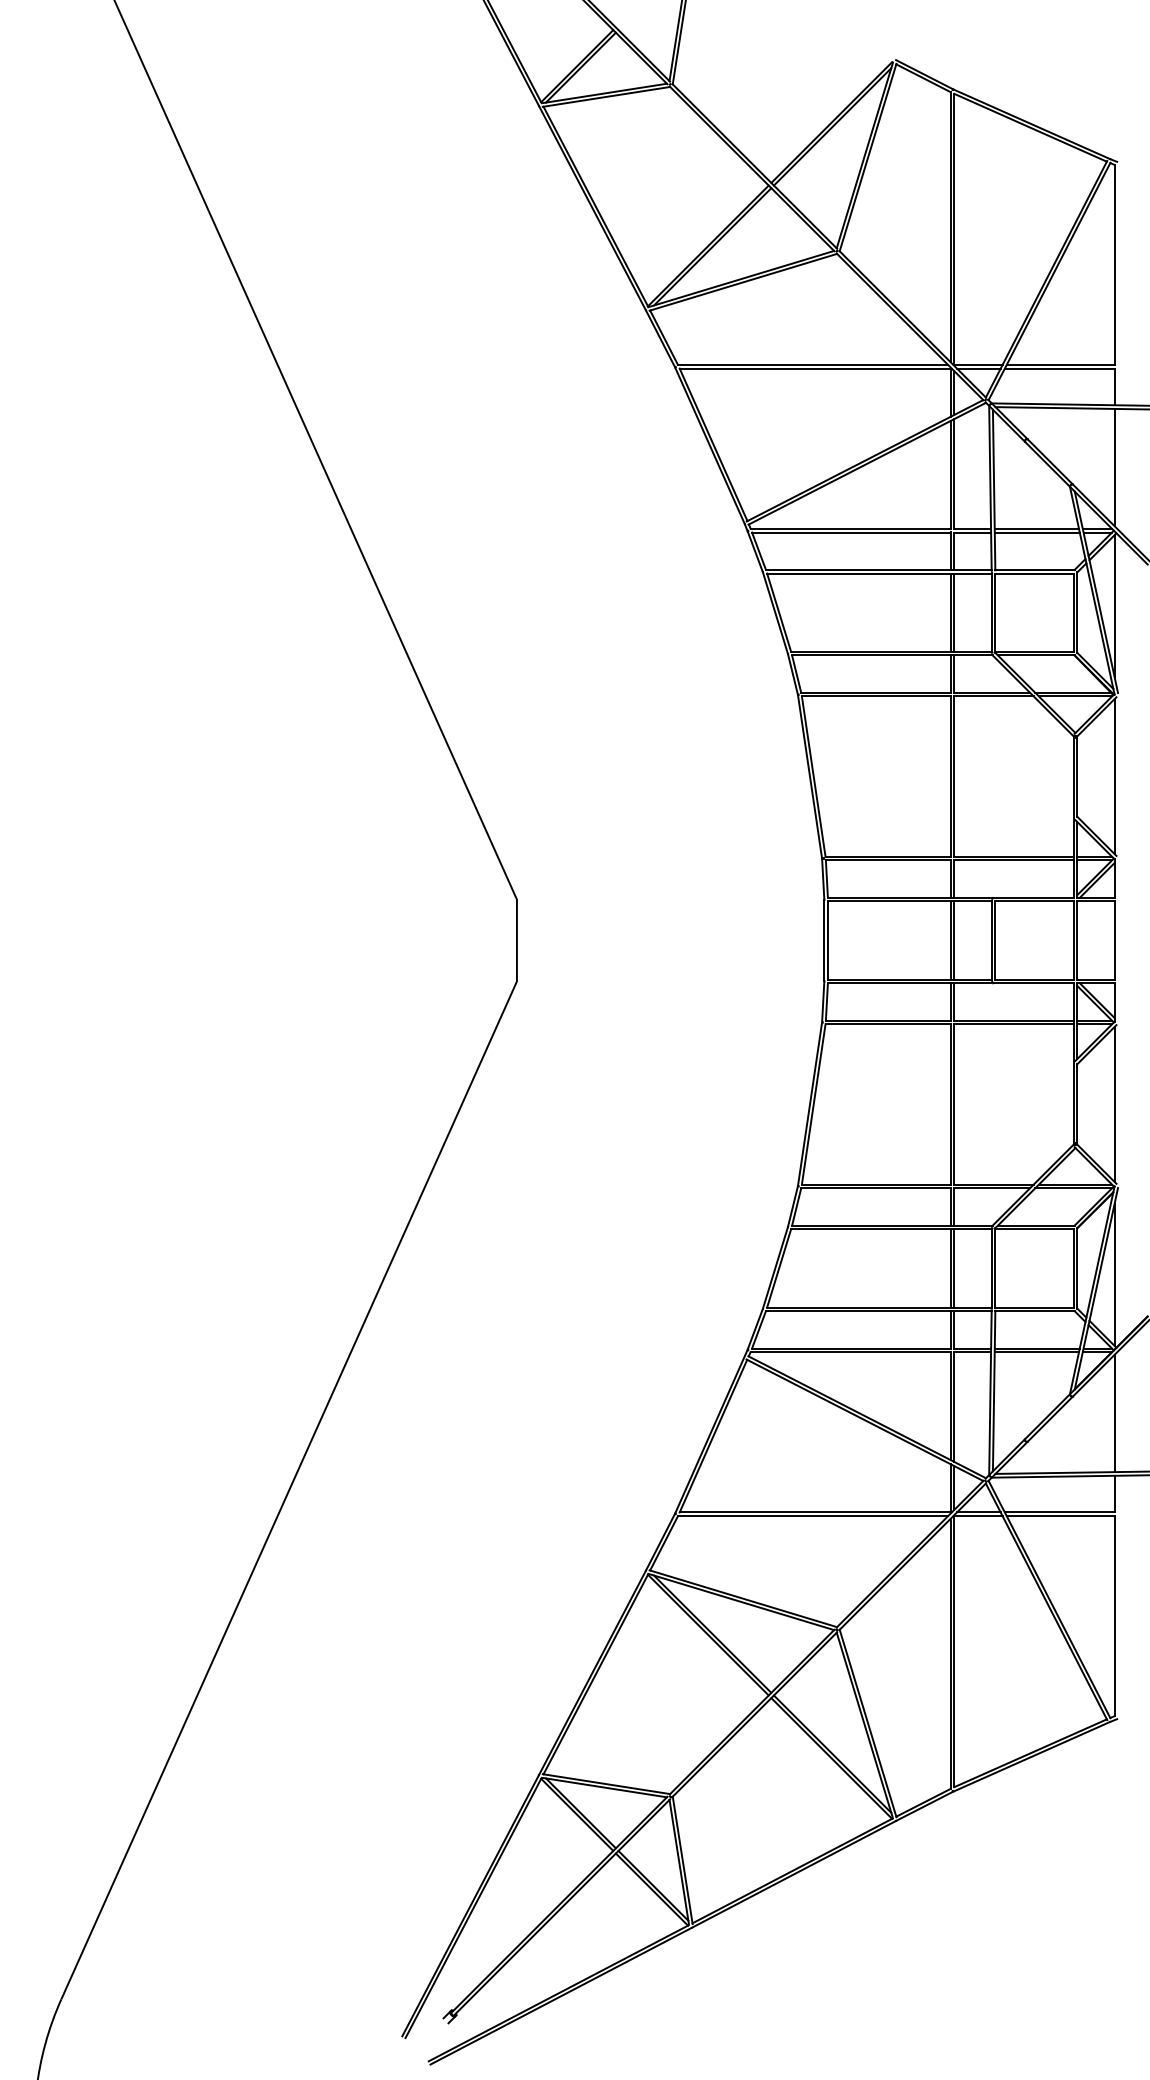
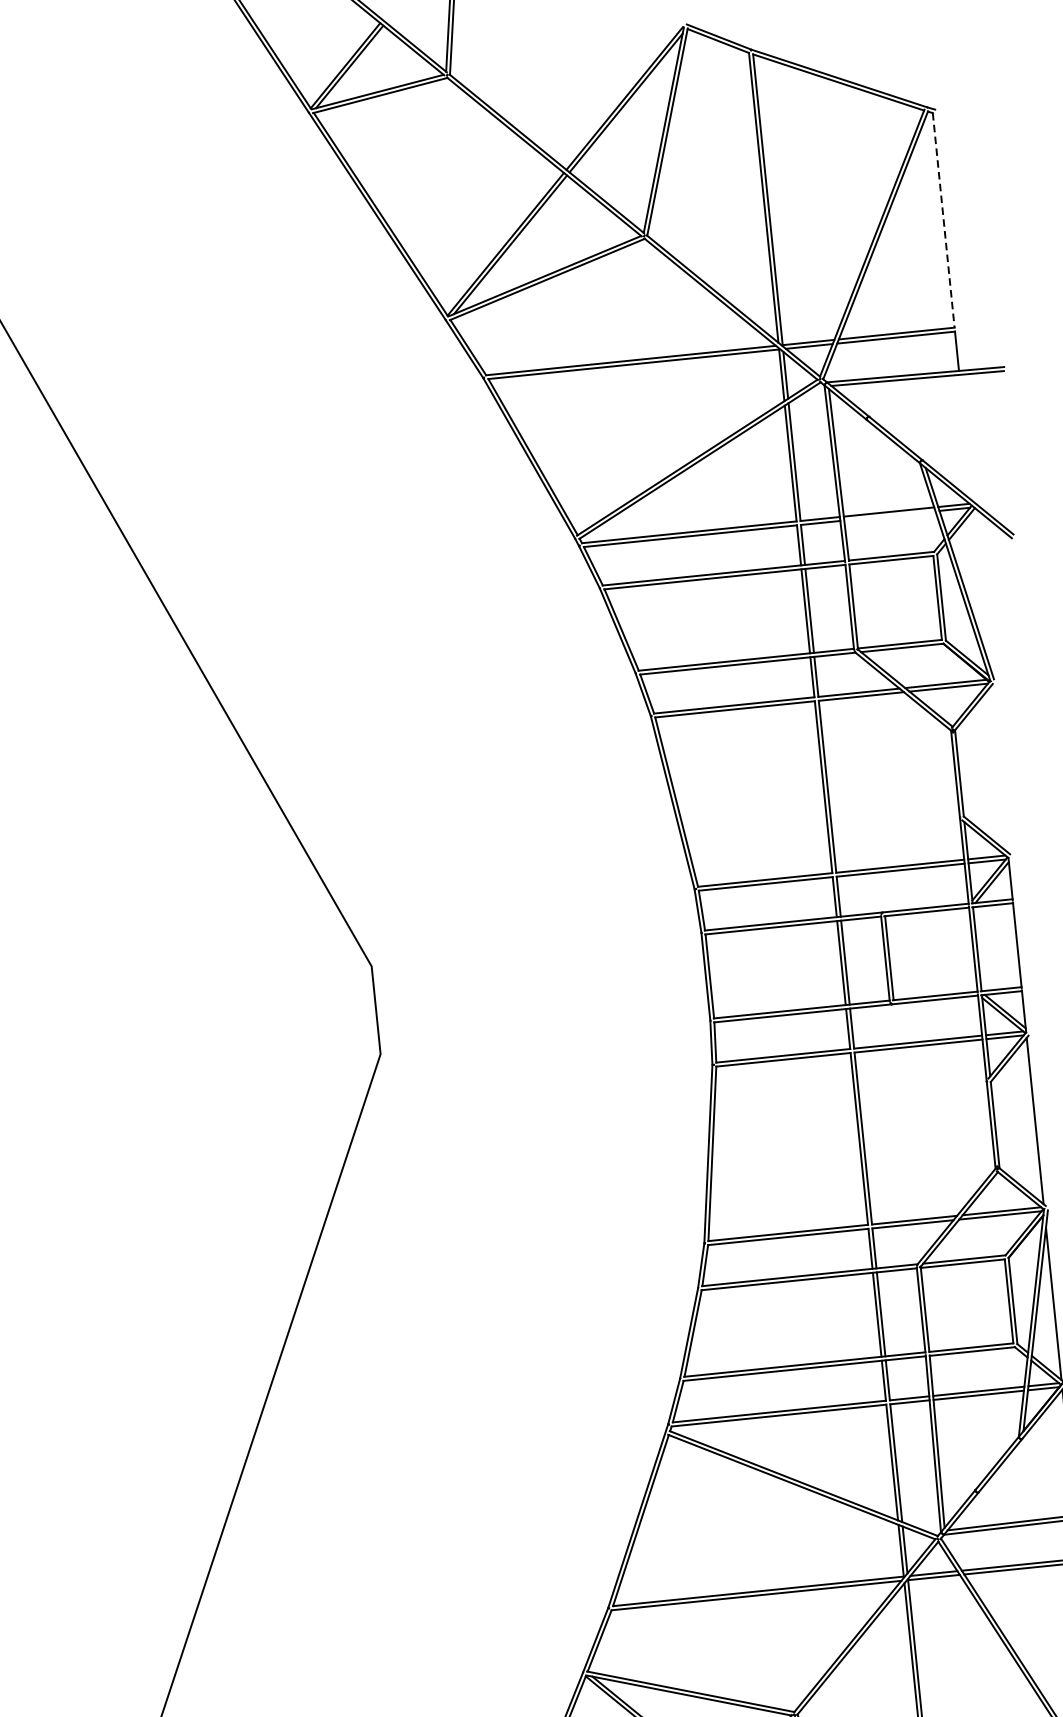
line: (1114, 265) -> (943, 221), solid -> dashed
line: (1114, 467) -> (965, 437), removed
line: (1036, 532) -> (889, 515), removed
line: (1114, 606) -> (980, 586), removed
line: (1114, 776) -> (999, 769), removed

